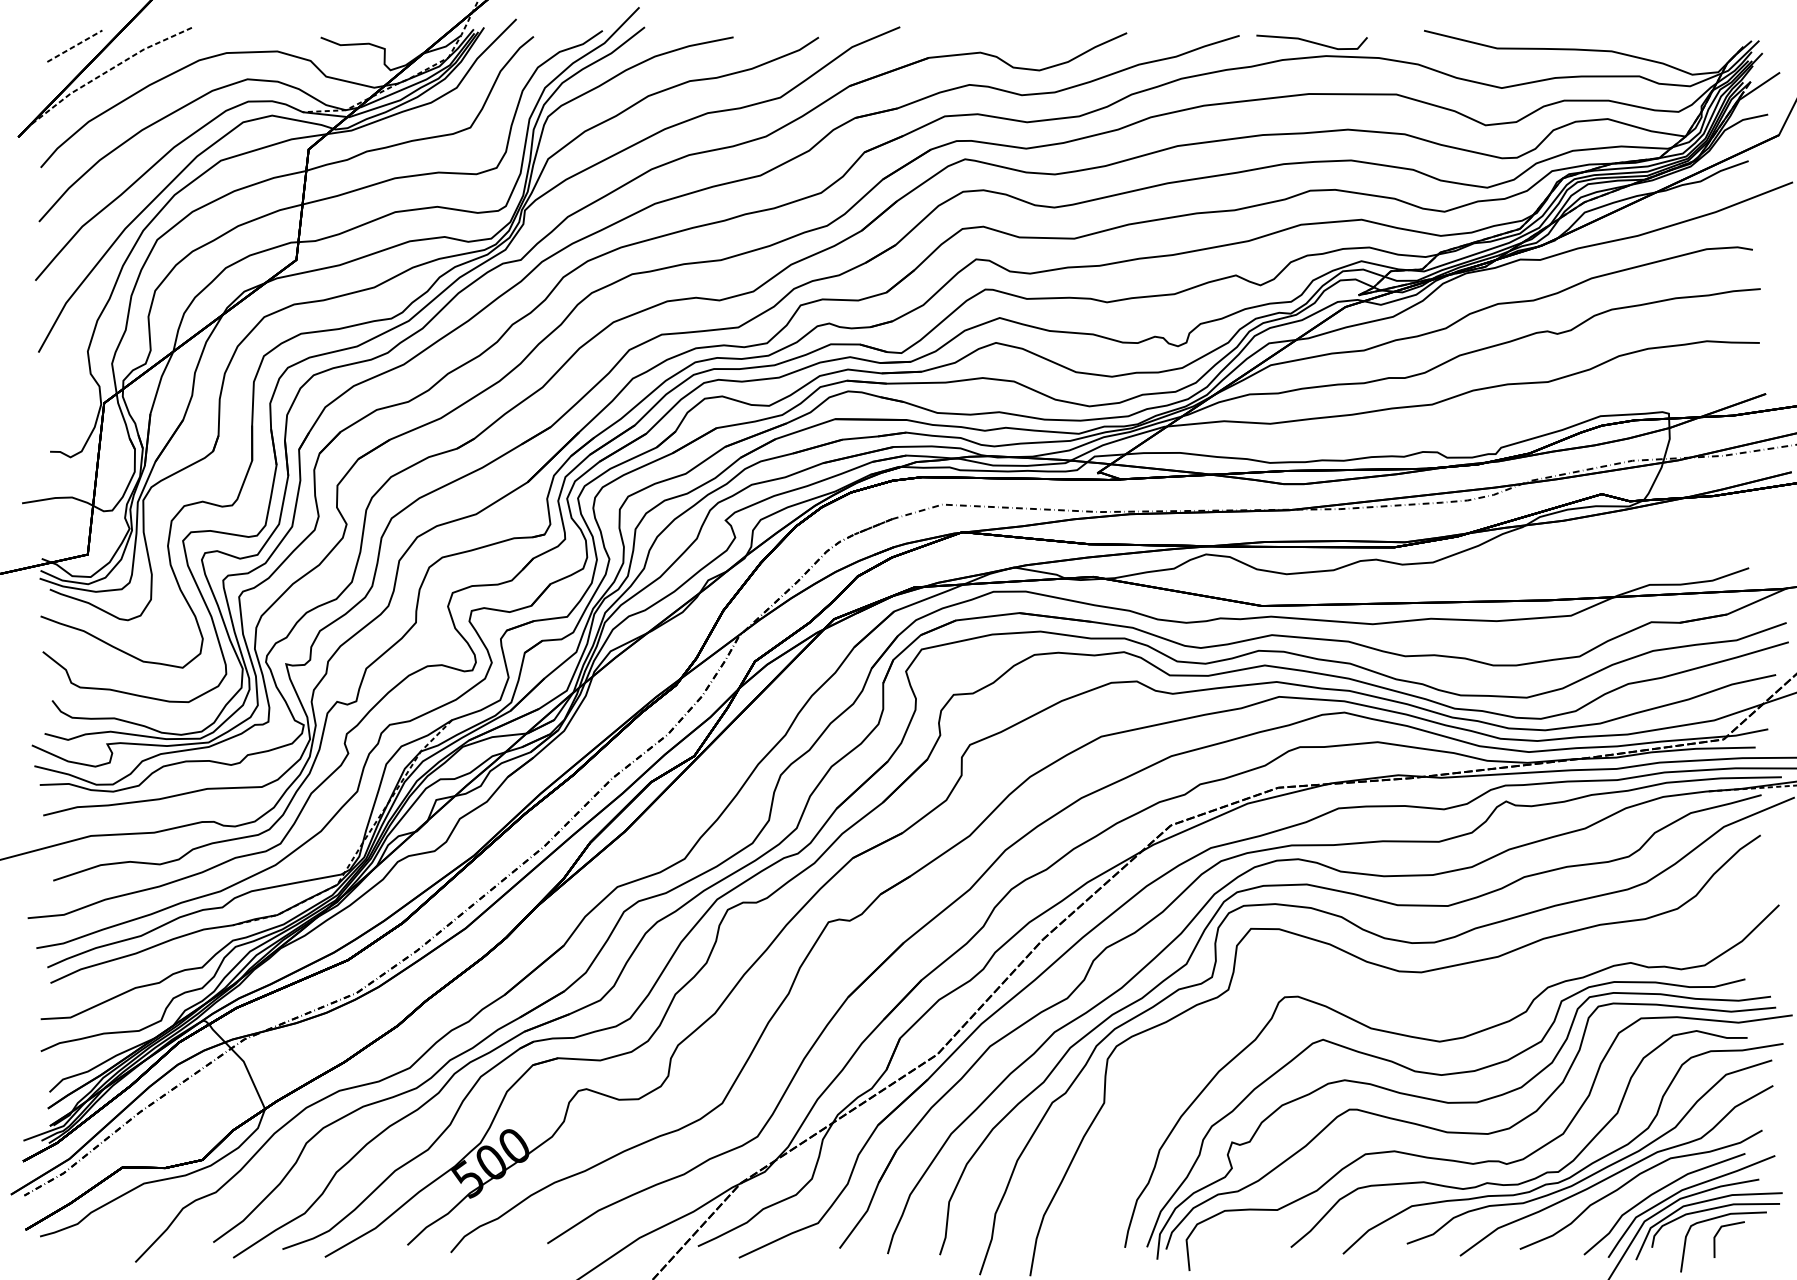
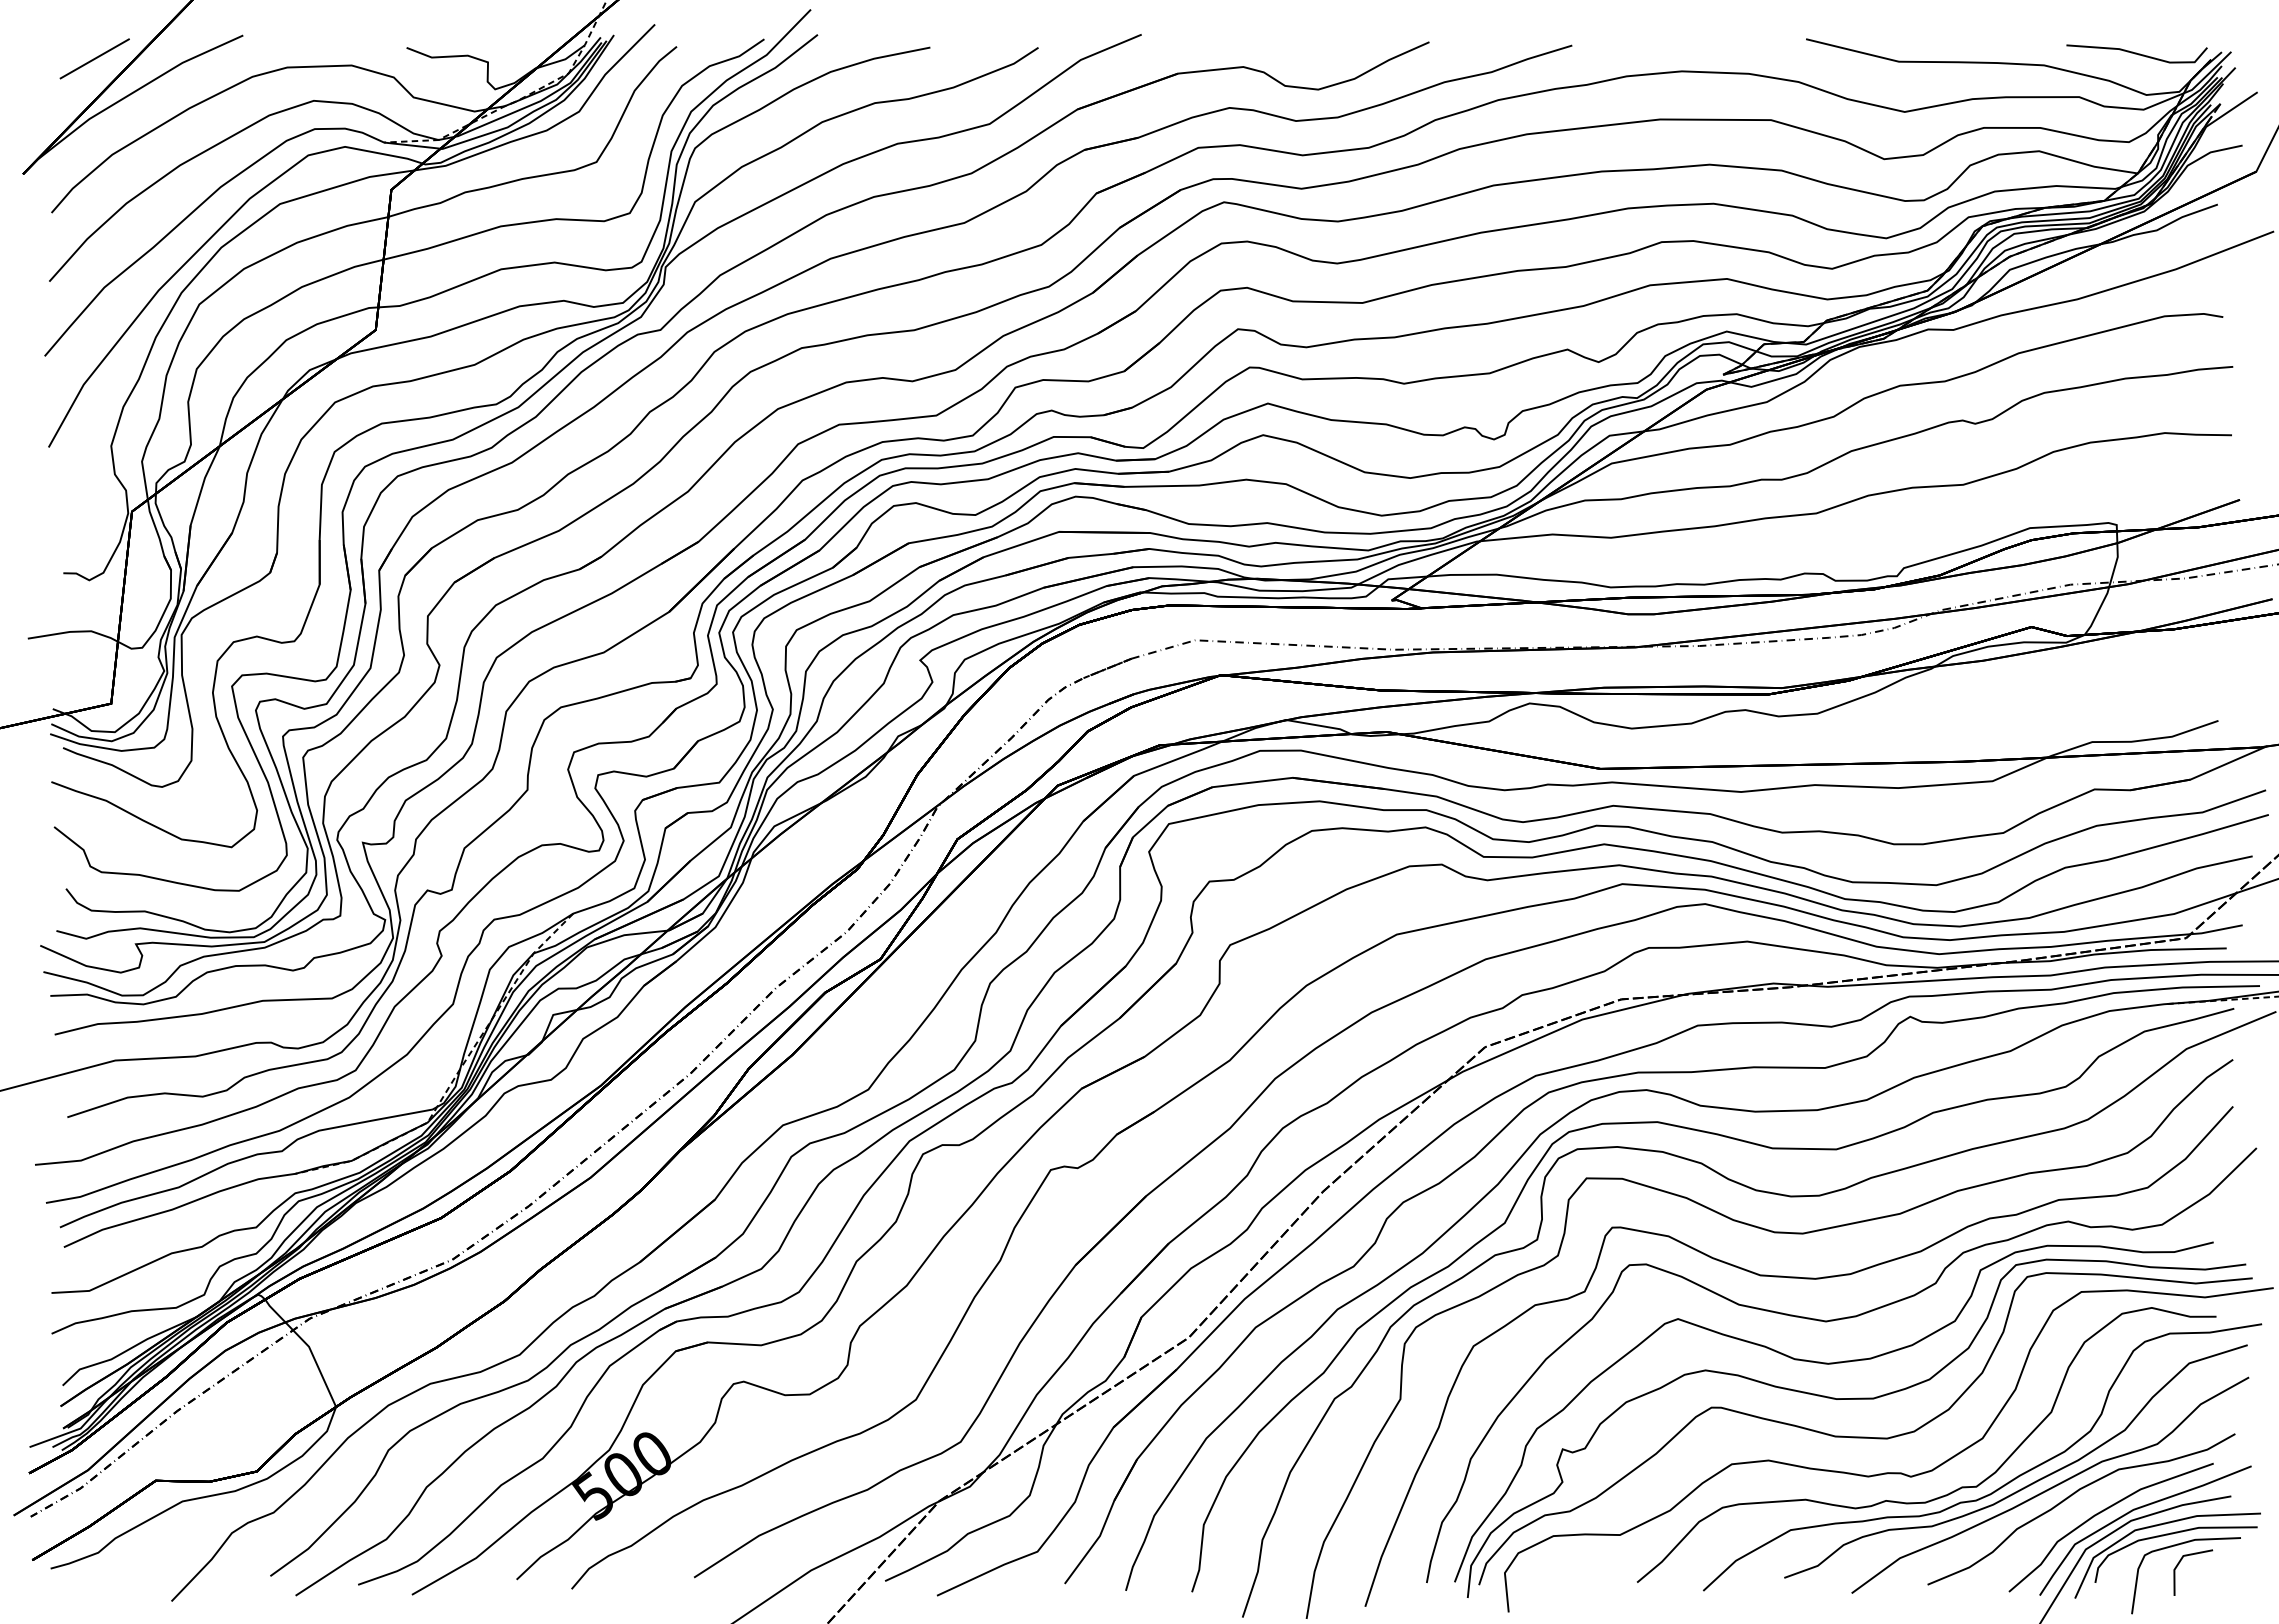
line: (1311, 41) -> (2136, 53), moved
line: (75, 45) -> (95, 58), dashed -> solid
line: (107, 71) -> (136, 90), dashed -> solid
curve: (1422, 1008) -> (1804, 1279), added

